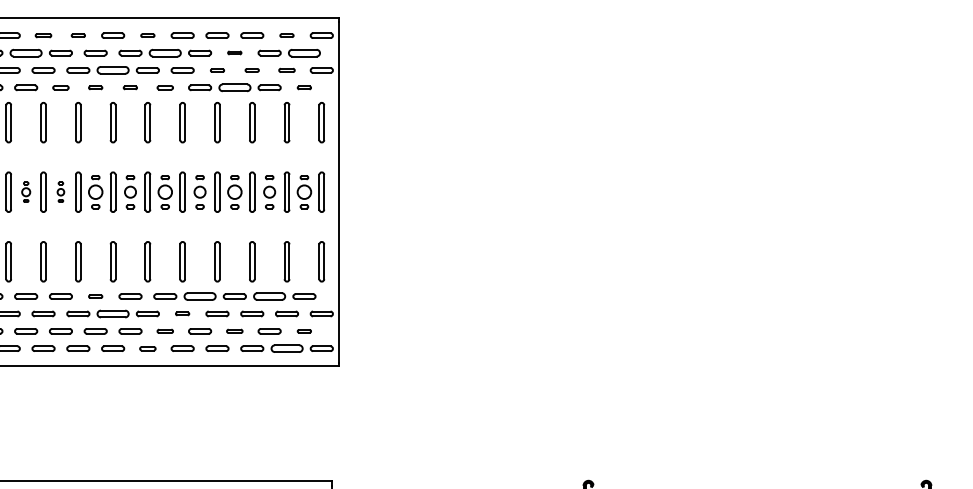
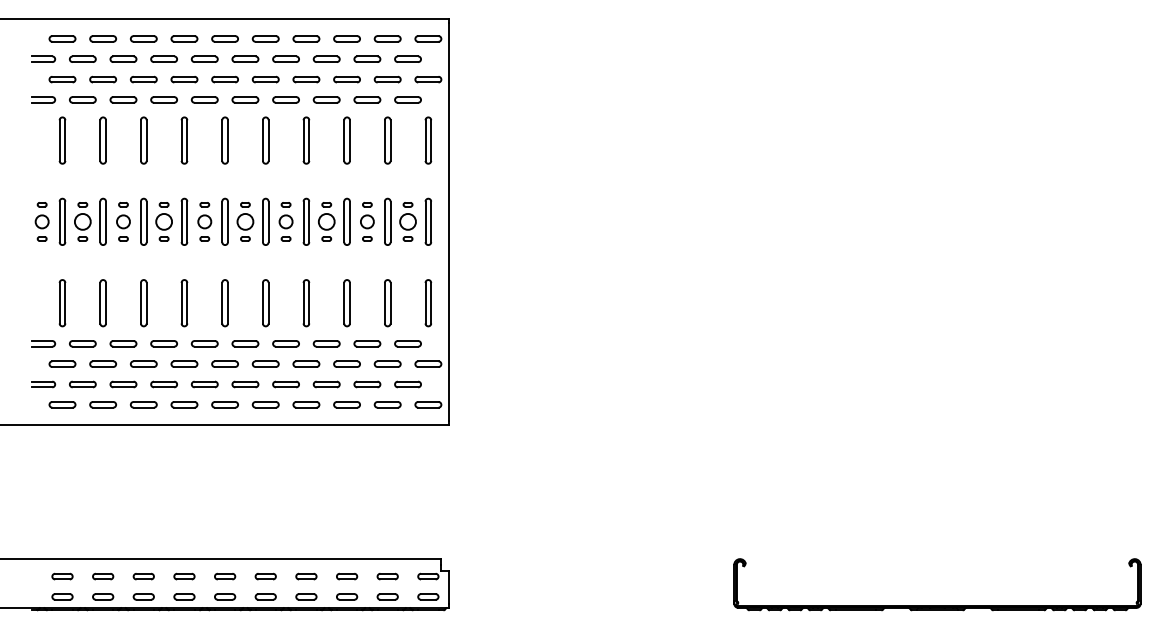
part: (42, 35) -> (102, 38), size x1.43
part: (78, 35) -> (143, 38), size x1.67
part: (147, 35) -> (224, 38), size x1.67
part: (286, 35) -> (387, 38), size x1.67
part: (25, 52) -> (82, 58), size x0.71
part: (165, 52) -> (245, 58), size x0.71
part: (234, 52) -> (326, 58), size x1.67
part: (303, 52) -> (407, 58), size x0.71
part: (113, 70) -> (184, 79), size x0.71
part: (217, 70) -> (306, 79), size x1.67
part: (251, 70) -> (346, 79), size x1.67
part: (286, 70) -> (387, 79), size x1.43
part: (60, 87) -> (123, 99), size x1.43
part: (95, 87) -> (163, 99), size x1.67
part: (130, 87) -> (204, 99), size x1.67
part: (165, 87) -> (245, 99), size x1.43
part: (234, 87) -> (326, 99), size x0.71
part: (303, 87) -> (407, 99), size x1.67
part: (25, 191) -> (82, 221), size x1.67
part: (60, 191) -> (123, 221), size x1.67
part: (95, 296) -> (163, 343), size x1.67
part: (199, 296) -> (285, 343), size x0.71
part: (269, 296) -> (367, 343), size x0.71
part: (113, 313) -> (184, 363), size x0.71
part: (182, 313) -> (265, 363), size x1.67
part: (165, 331) -> (245, 384), size x1.43
part: (234, 331) -> (326, 384), size x1.43
part: (303, 331) -> (407, 384), size x1.67
part: (147, 348) -> (224, 404), size x1.43
part: (286, 348) -> (387, 404), size x0.71

